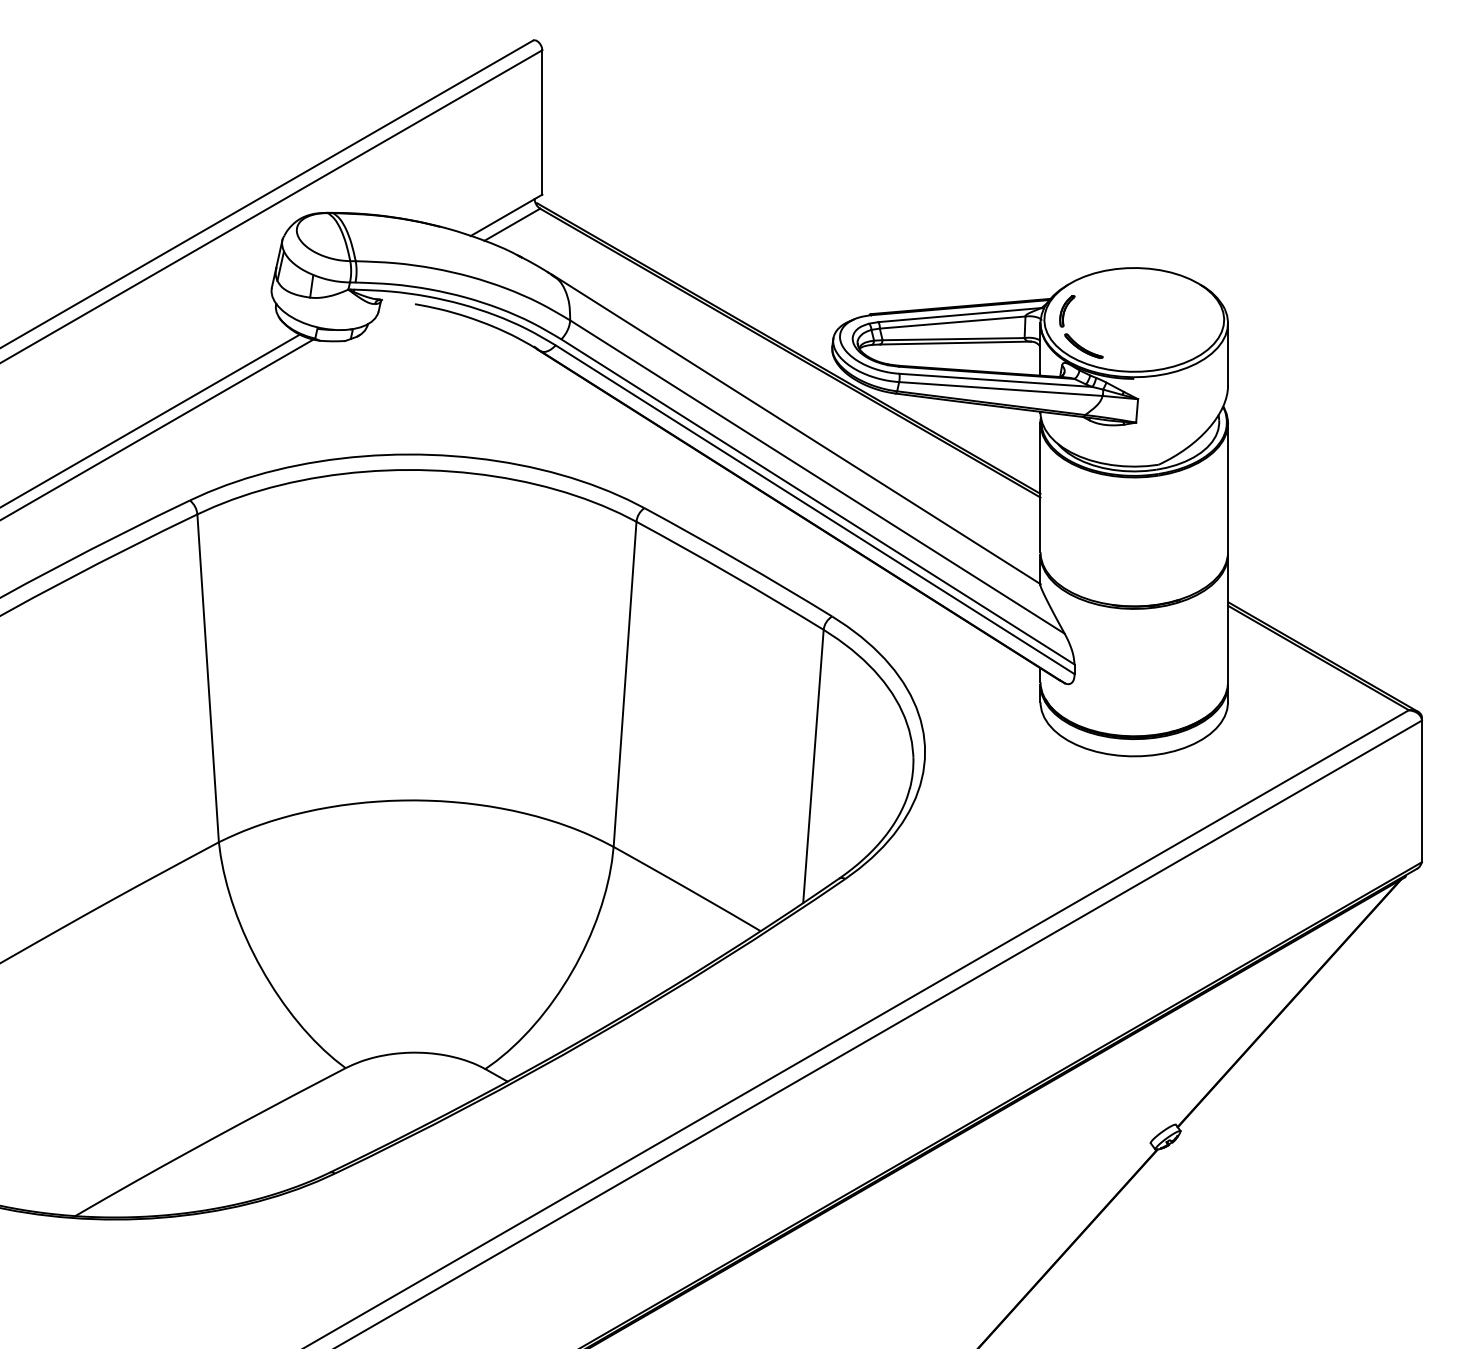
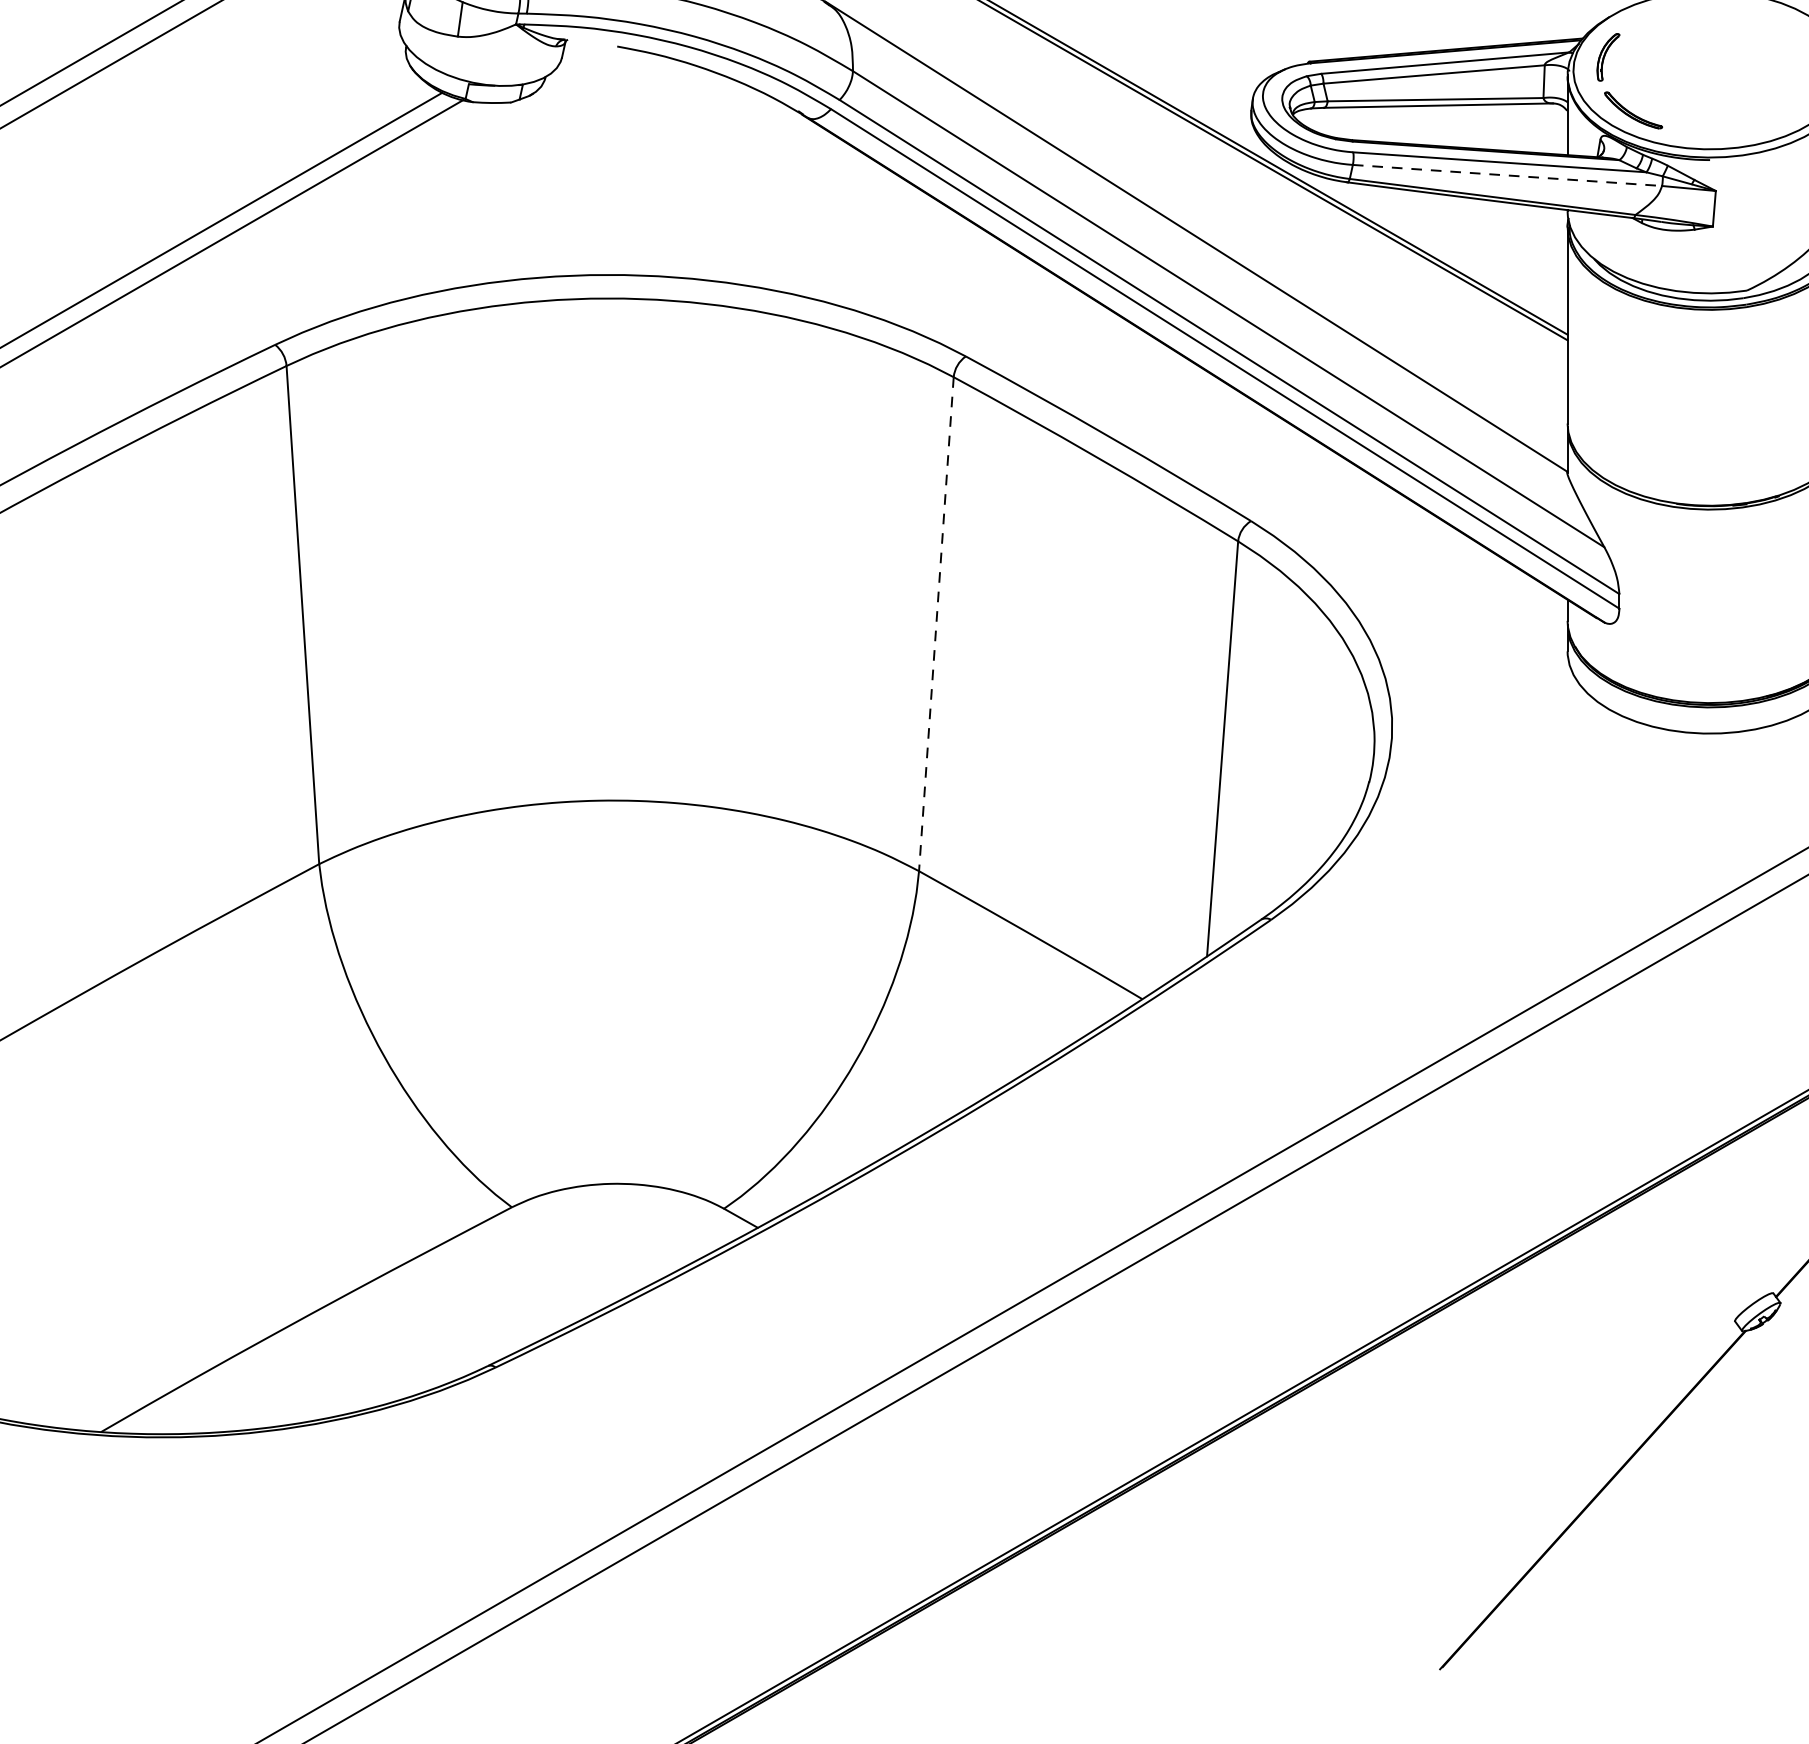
line: (1000, 389) -> (1506, 176), solid -> dashed
line: (625, 684) -> (937, 624), solid -> dashed

